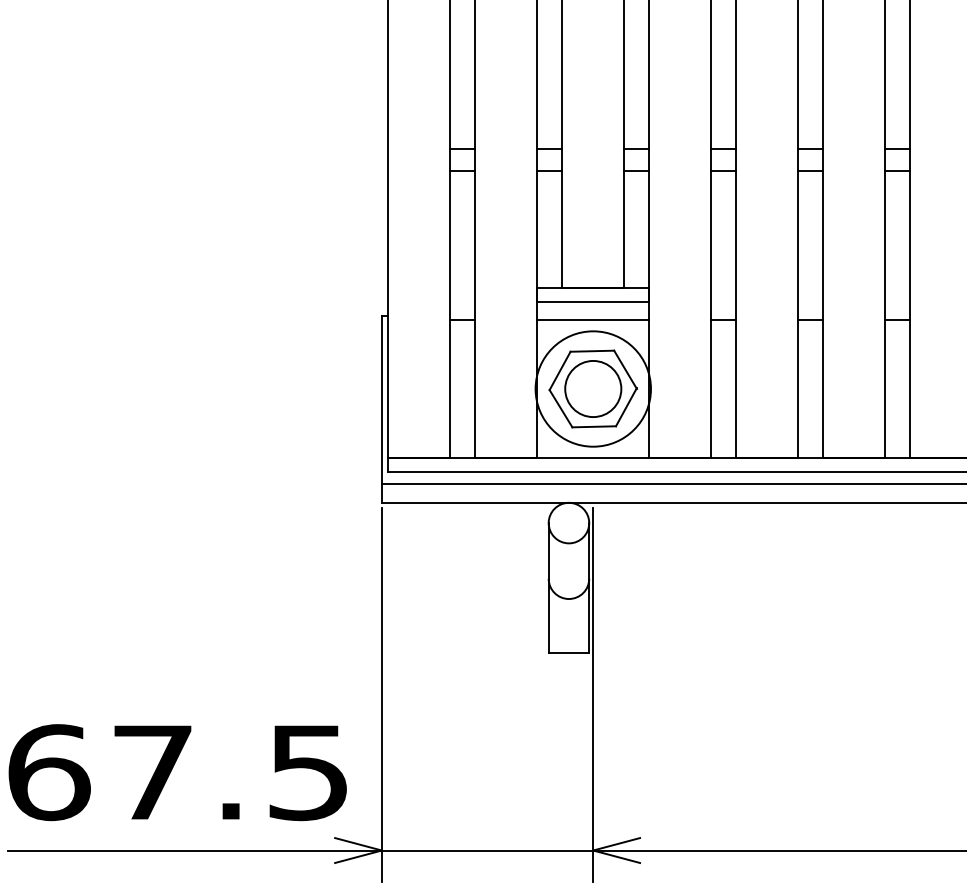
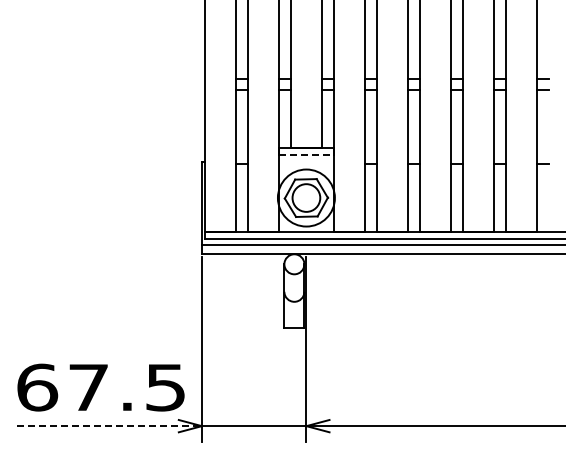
line: (593, 300) -> (306, 154), solid -> dashed
line: (593, 321) -> (306, 164), removed
line: (194, 851) -> (109, 426), solid -> dashed

